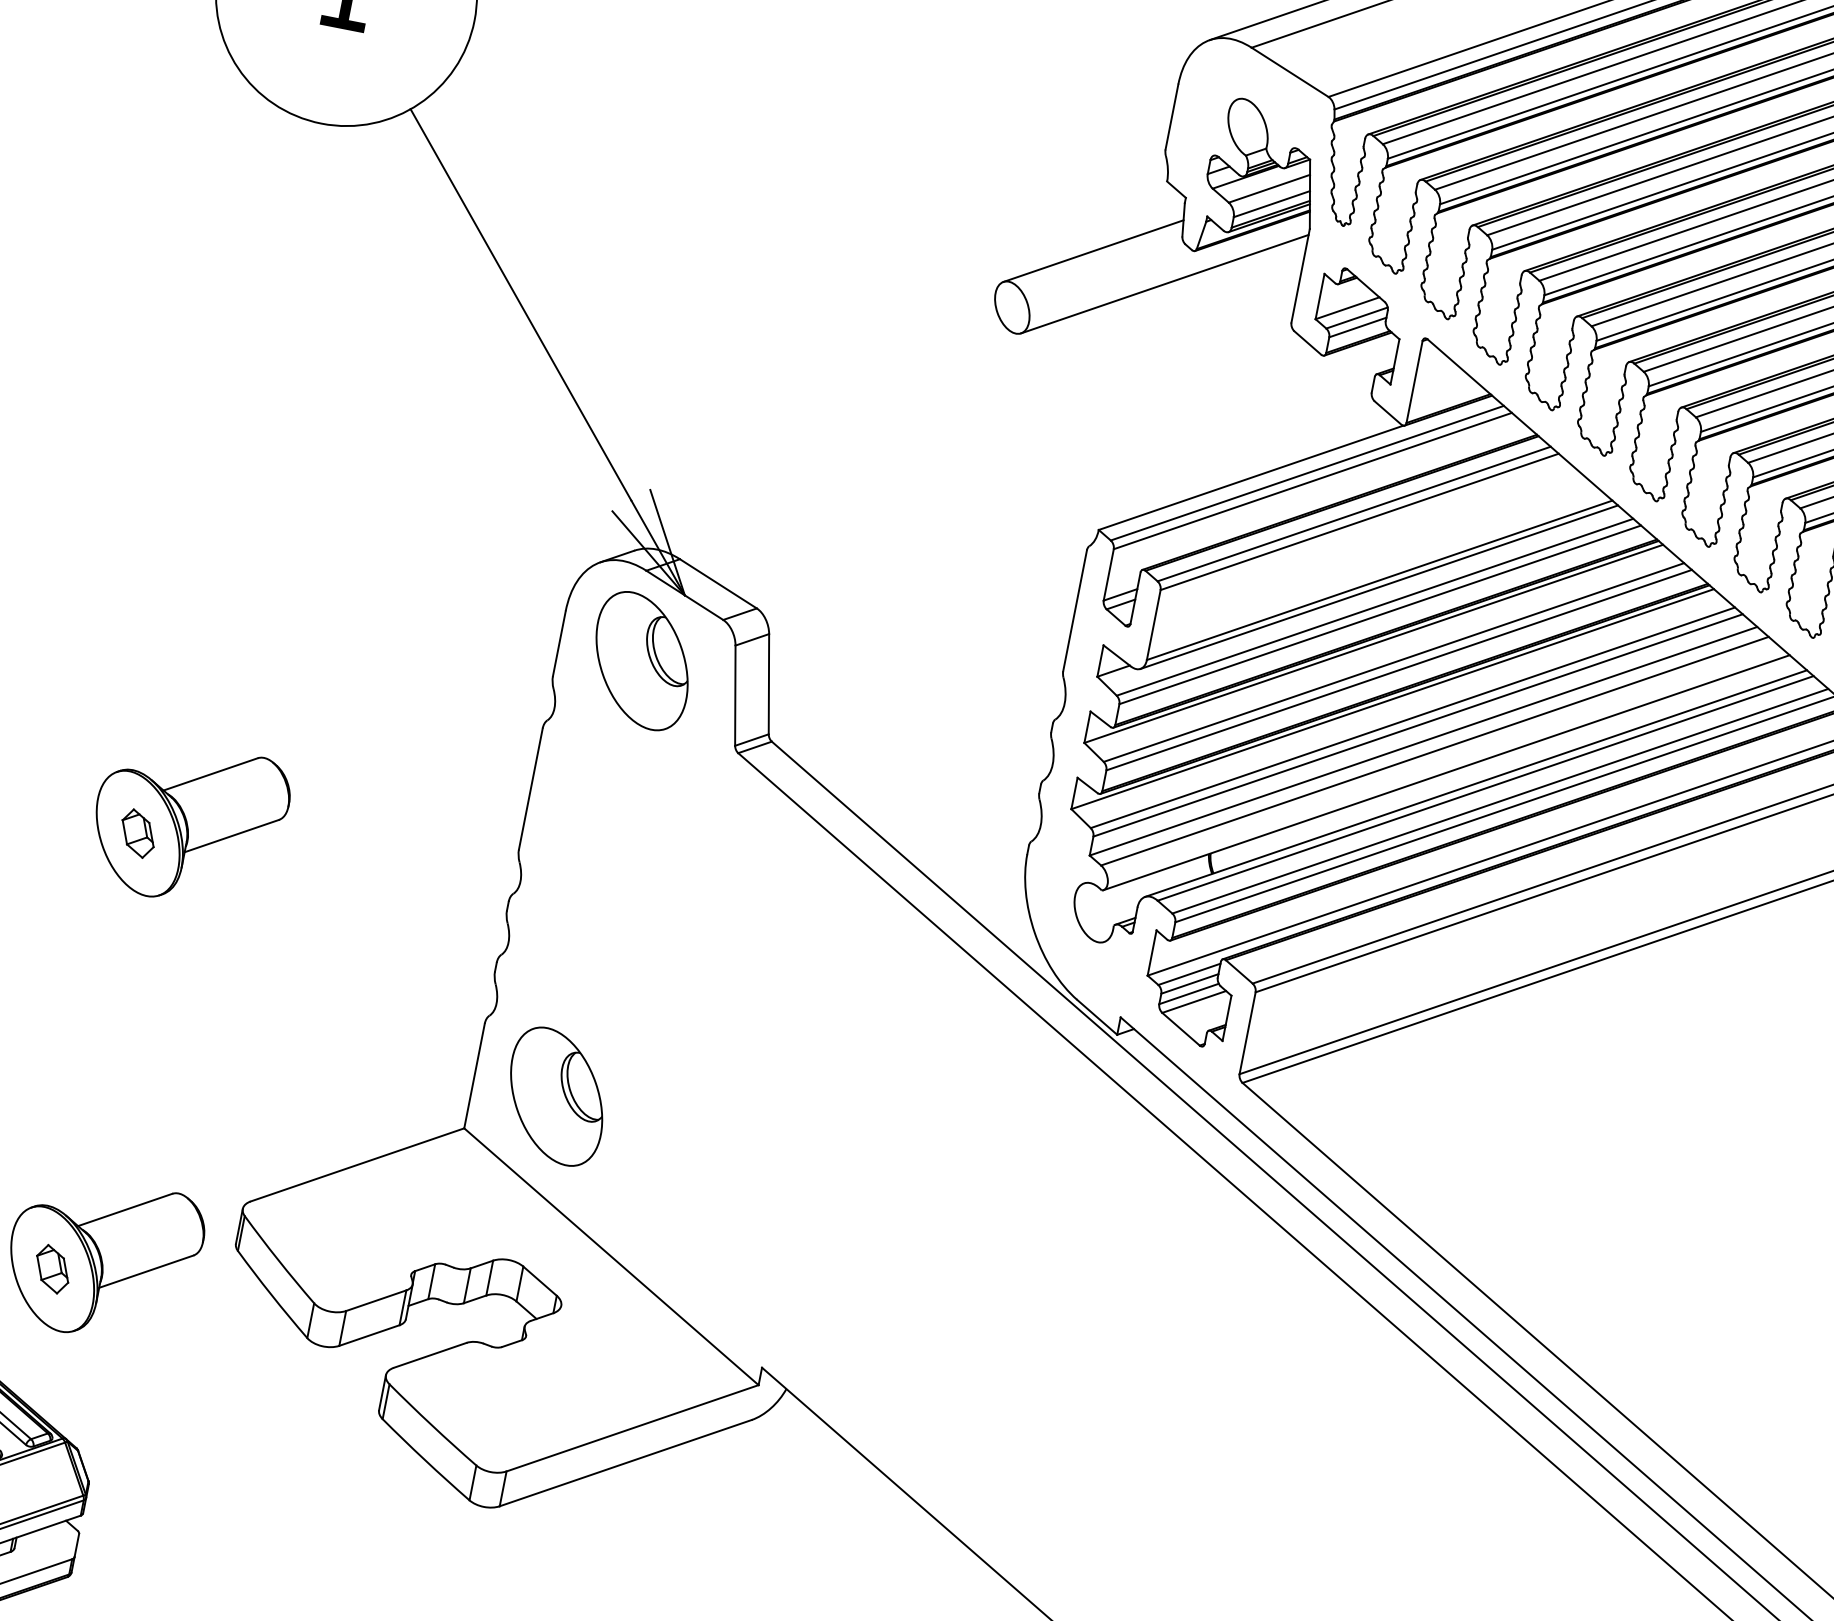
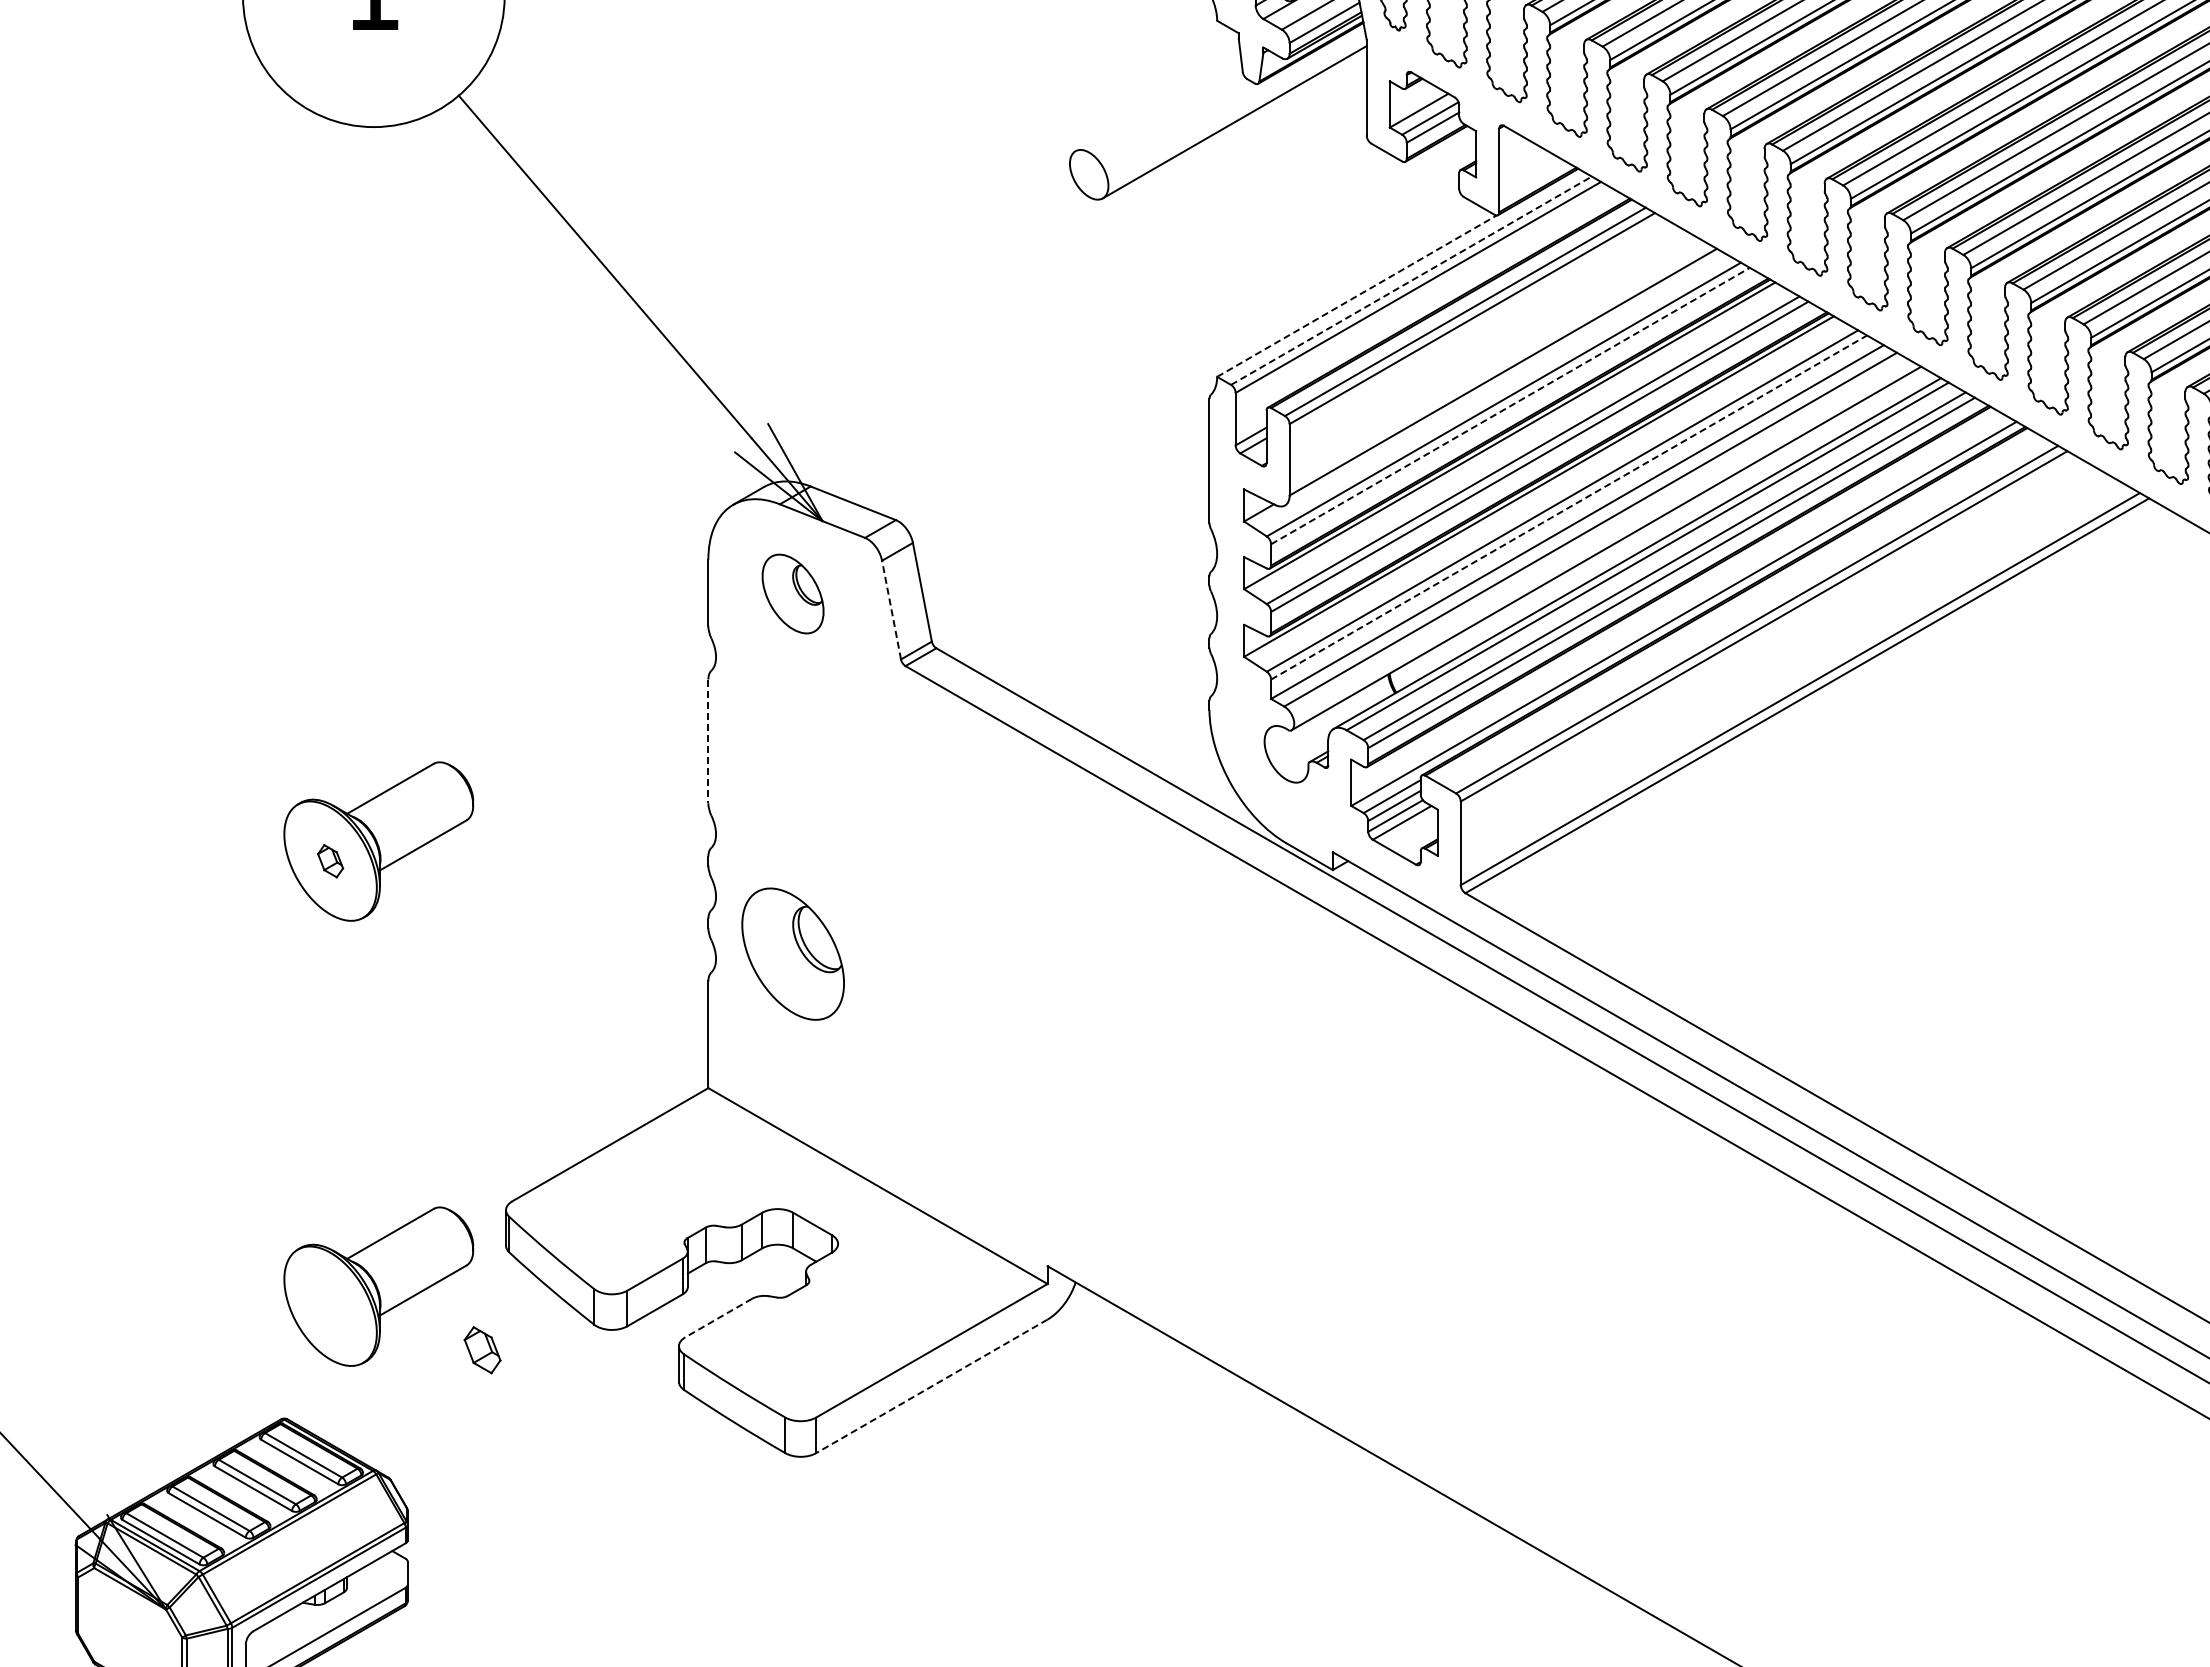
line: (1092, 250) -> (1157, 103), removed
line: (1307, 472) -> (1411, 280), solid -> dashed
line: (1251, 477) -> (1357, 295), solid -> dashed
line: (1379, 586) -> (1504, 378), removed
line: (1380, 614) -> (1510, 405), solid -> dashed
part: (641, 660) -> (792, 593), size x0.6
line: (735, 695) -> (891, 609), solid -> dashed
line: (1418, 725) -> (1569, 507), solid -> dashed
line: (530, 789) -> (708, 741), solid -> dashed
part: (137, 834) -> (330, 861), size x0.7
part: (556, 1095) -> (792, 953), moved
part: (52, 1269) -> (482, 1350), moved
line: (429, 1355) -> (718, 1318), solid -> dashed
line: (625, 1463) -> (931, 1386), solid -> dashed

